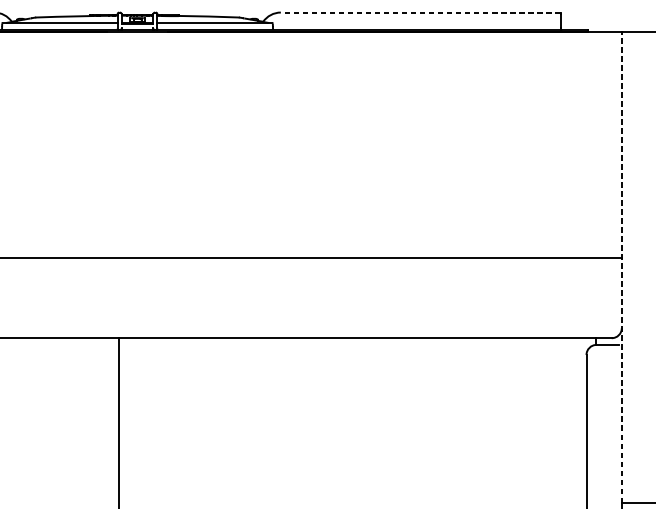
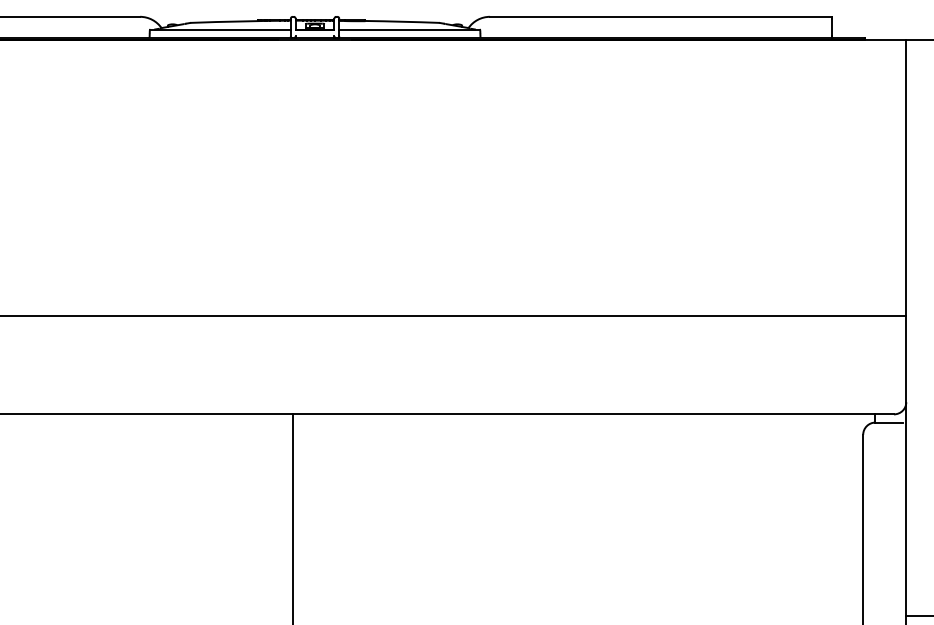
line: (420, 12) -> (660, 16), dashed -> solid
line: (621, 267) -> (906, 328), dashed -> solid

